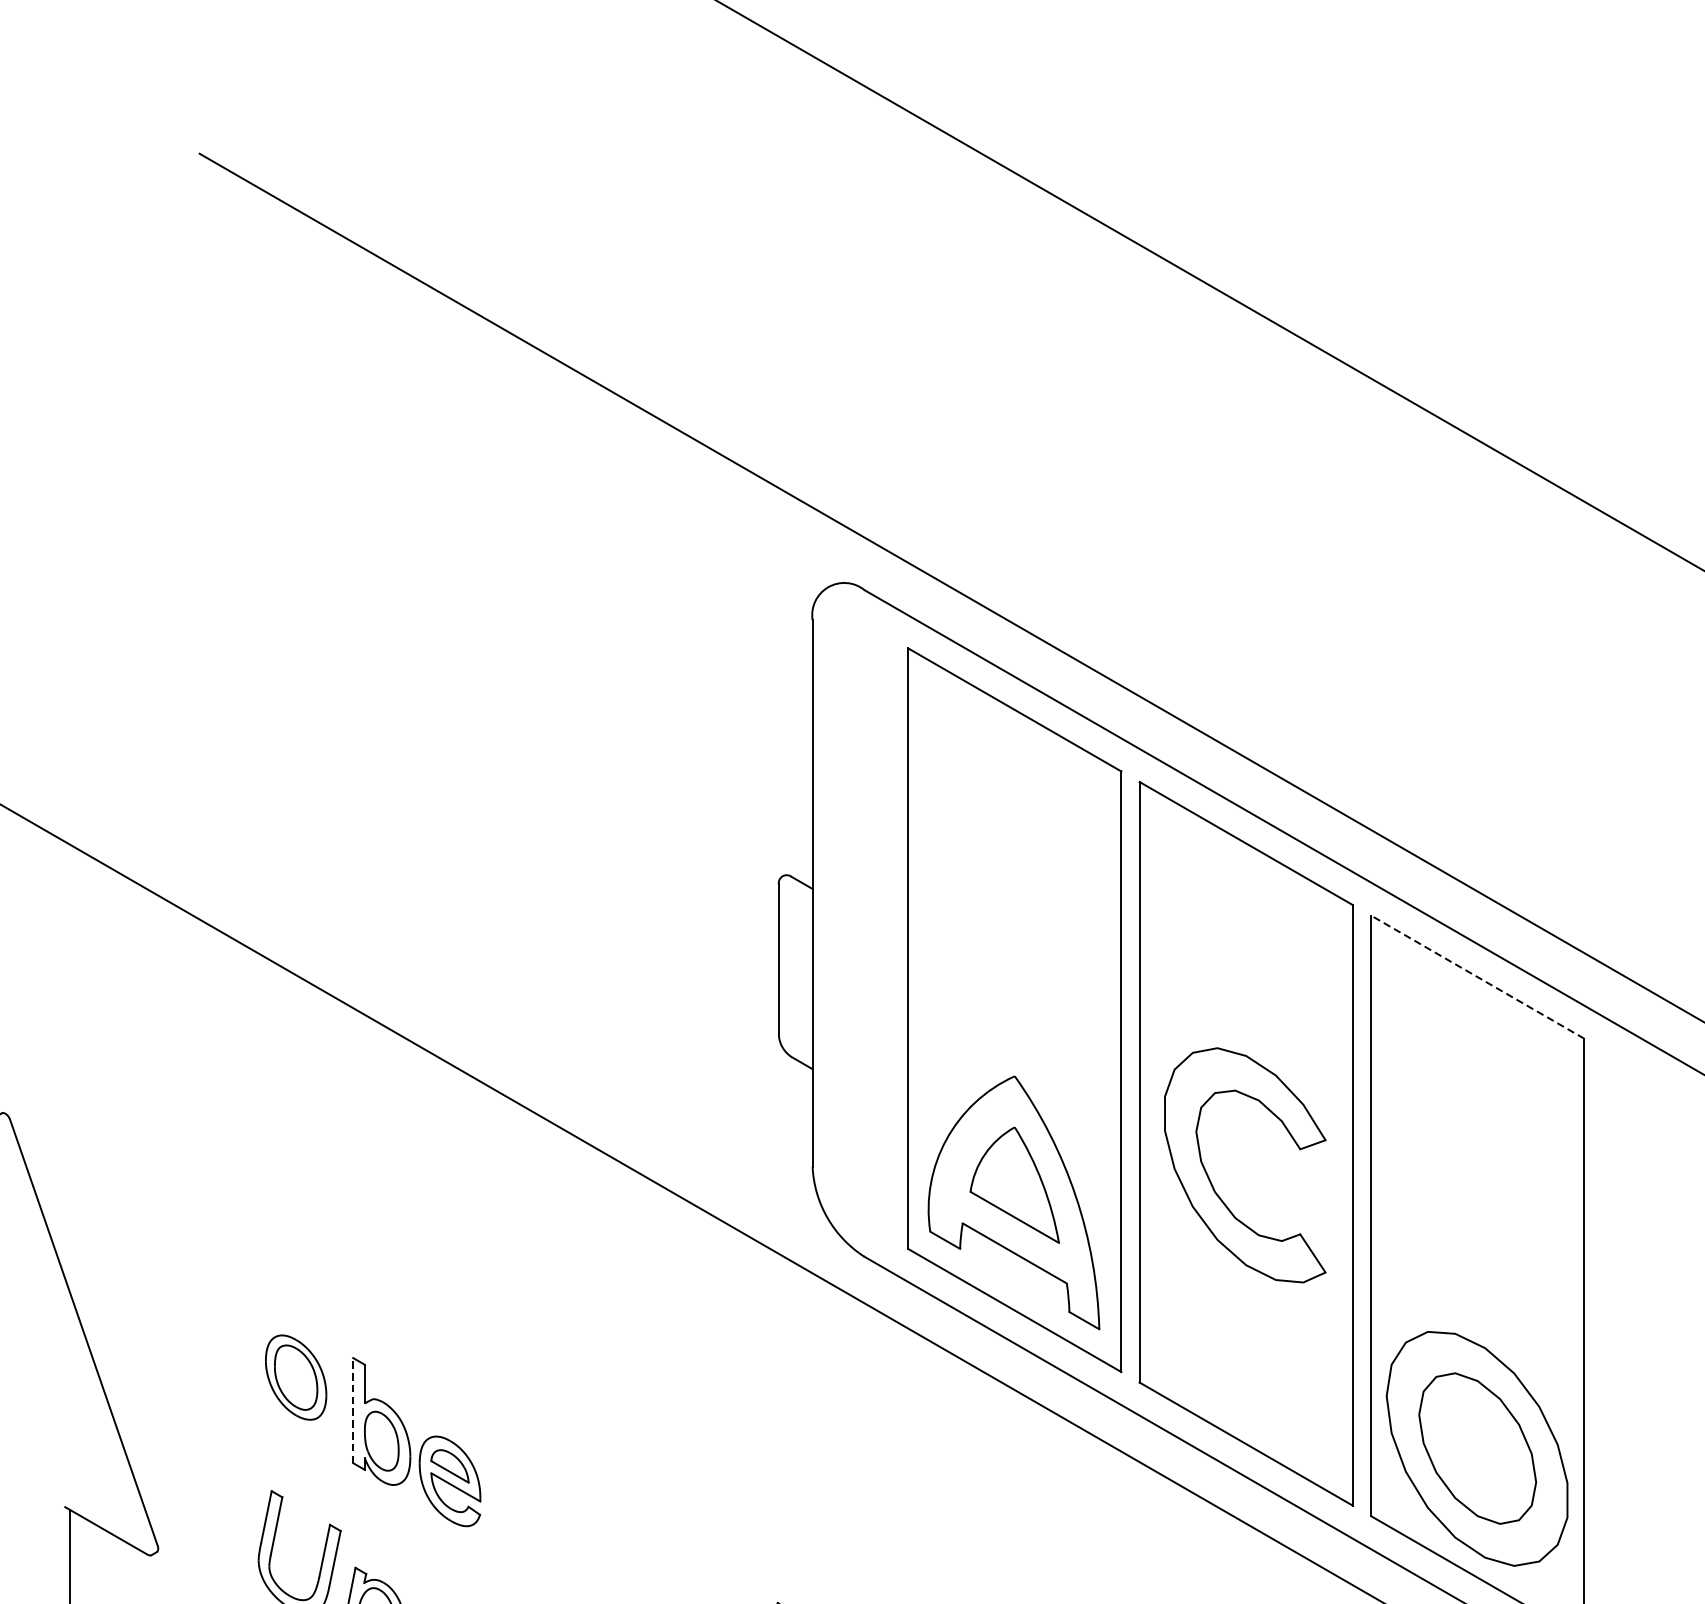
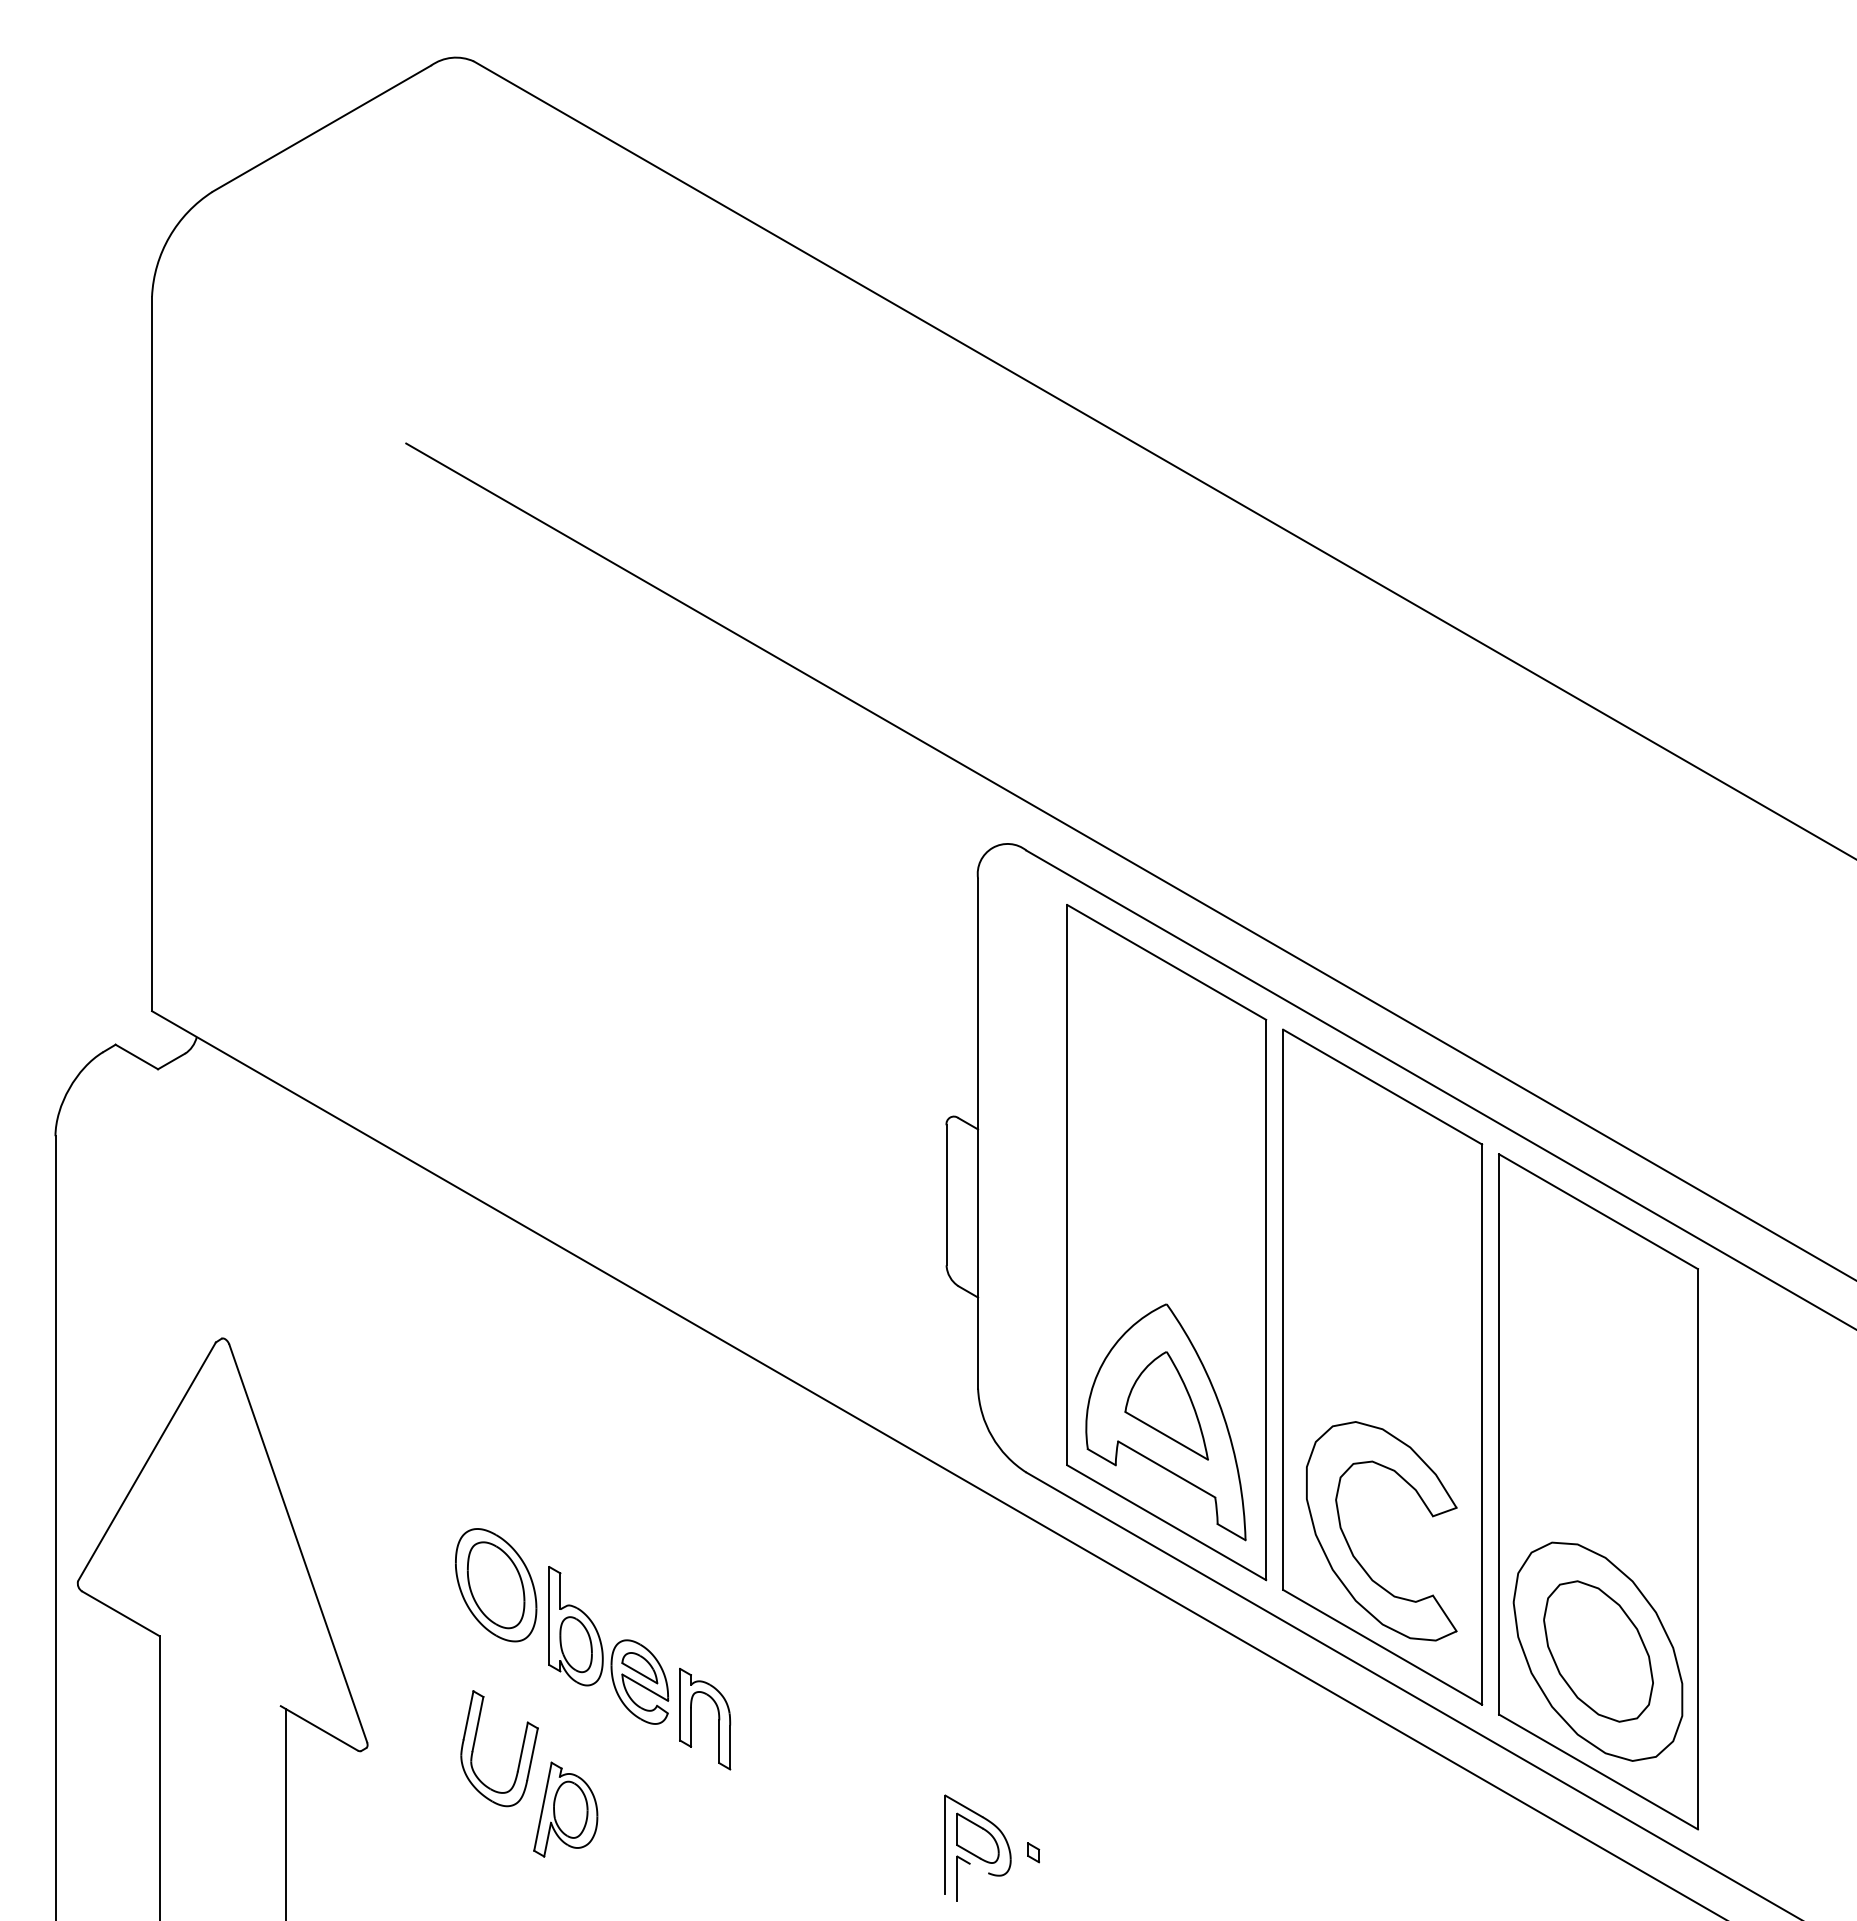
line: (1477, 976) -> (1598, 1211), dashed -> solid
part: (1211, 1181) -> (1350, 1546), moved
part: (296, 1377) -> (496, 1585), size x1.43
line: (353, 1409) -> (549, 1615), dashed -> solid
part: (534, 1520) -> (718, 1718), added

